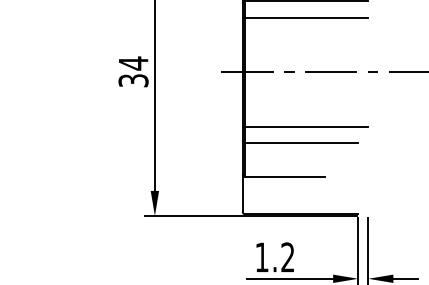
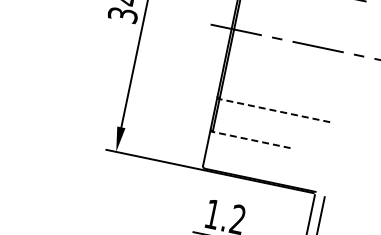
line: (305, 126) -> (281, 95), removed
line: (301, 143) -> (274, 110), solid -> dashed
line: (285, 176) -> (252, 139), solid -> dashed

